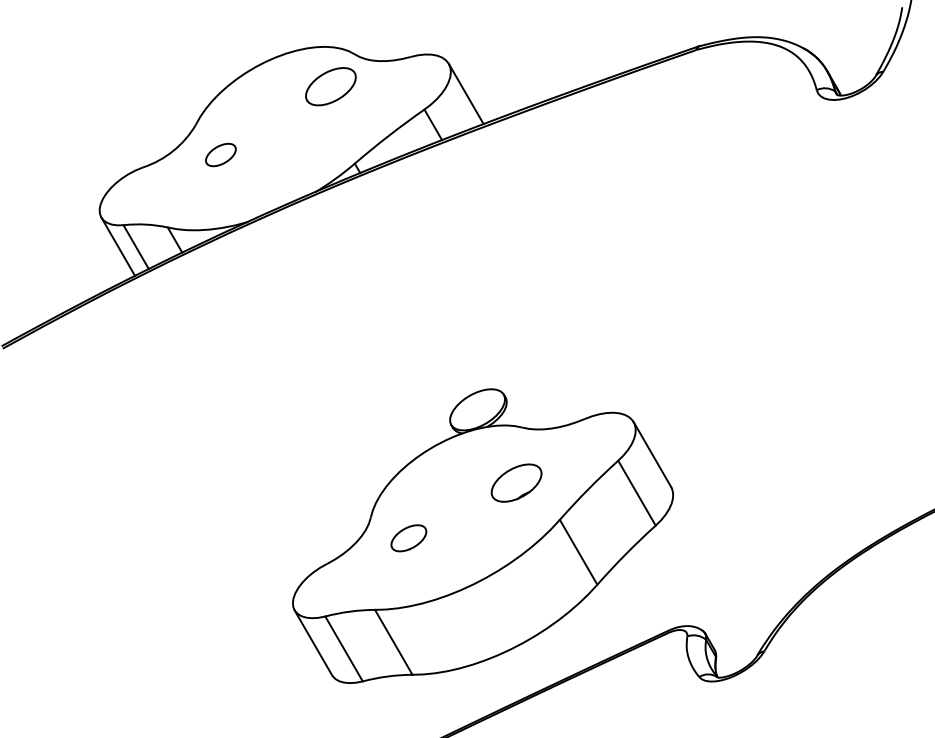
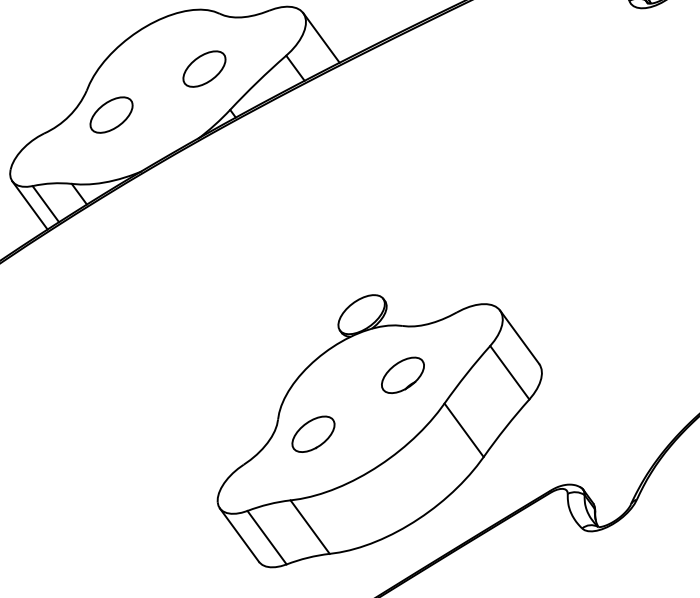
part: (330, 86) -> (204, 68), moved
part: (220, 154) -> (111, 114), size x1.67
part: (408, 537) -> (313, 433), size x1.43

